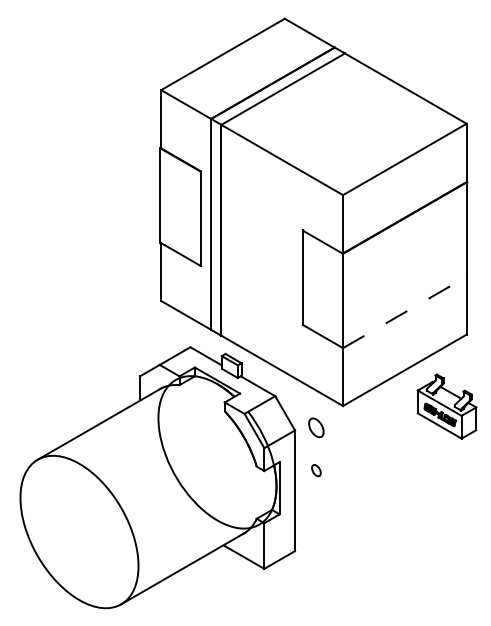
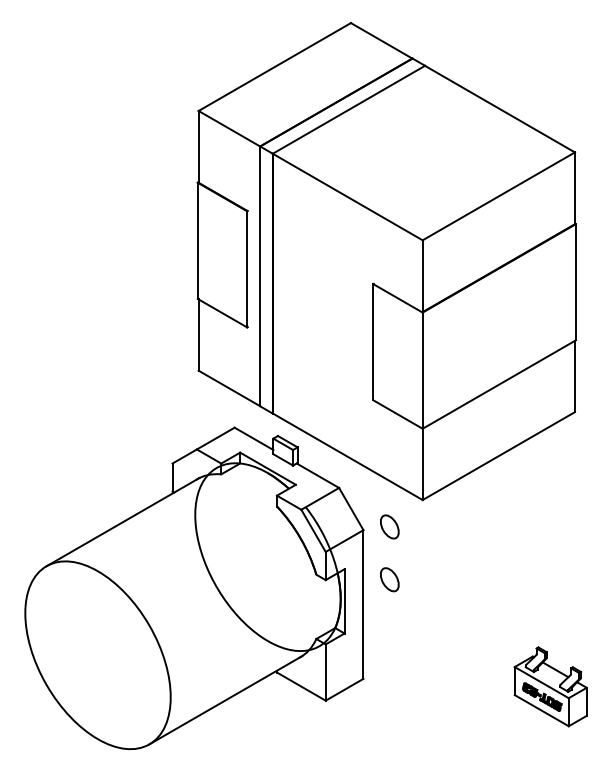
line: (405, 312) -> (499, 384), dashed -> solid
part: (446, 406) -> (550, 686), moved
part: (316, 470) -> (389, 579), size x1.67

